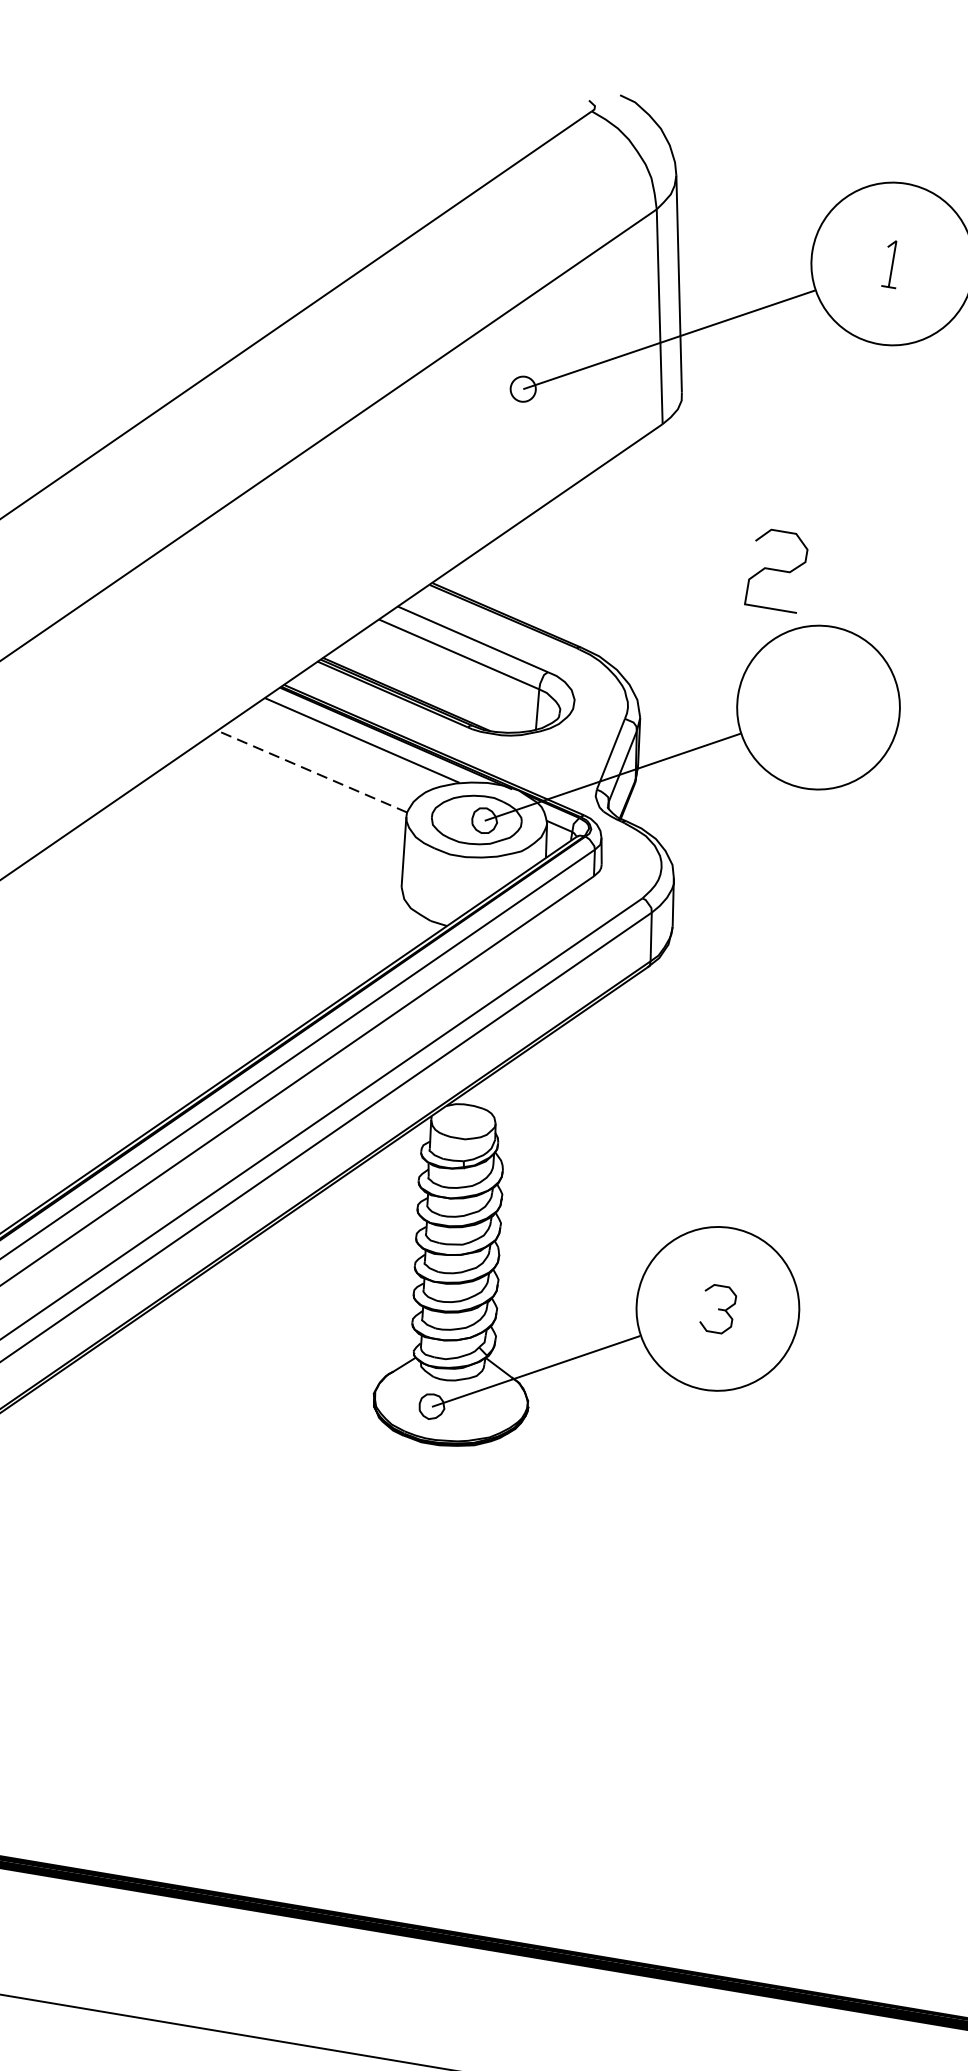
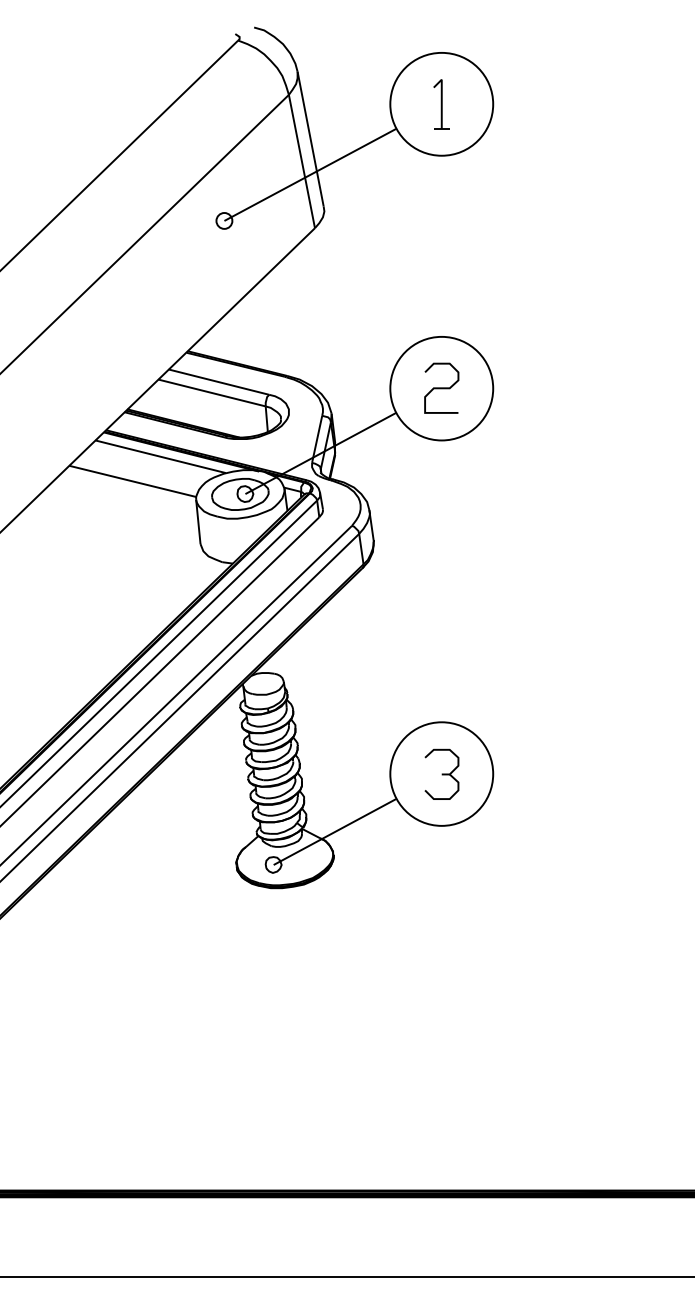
part: (892, 264) -> (441, 104), size x1.67
curve: (777, 568) -> (441, 387), moved
line: (311, 771) -> (132, 481), dashed -> solid
part: (717, 1307) -> (441, 773), size x1.67

